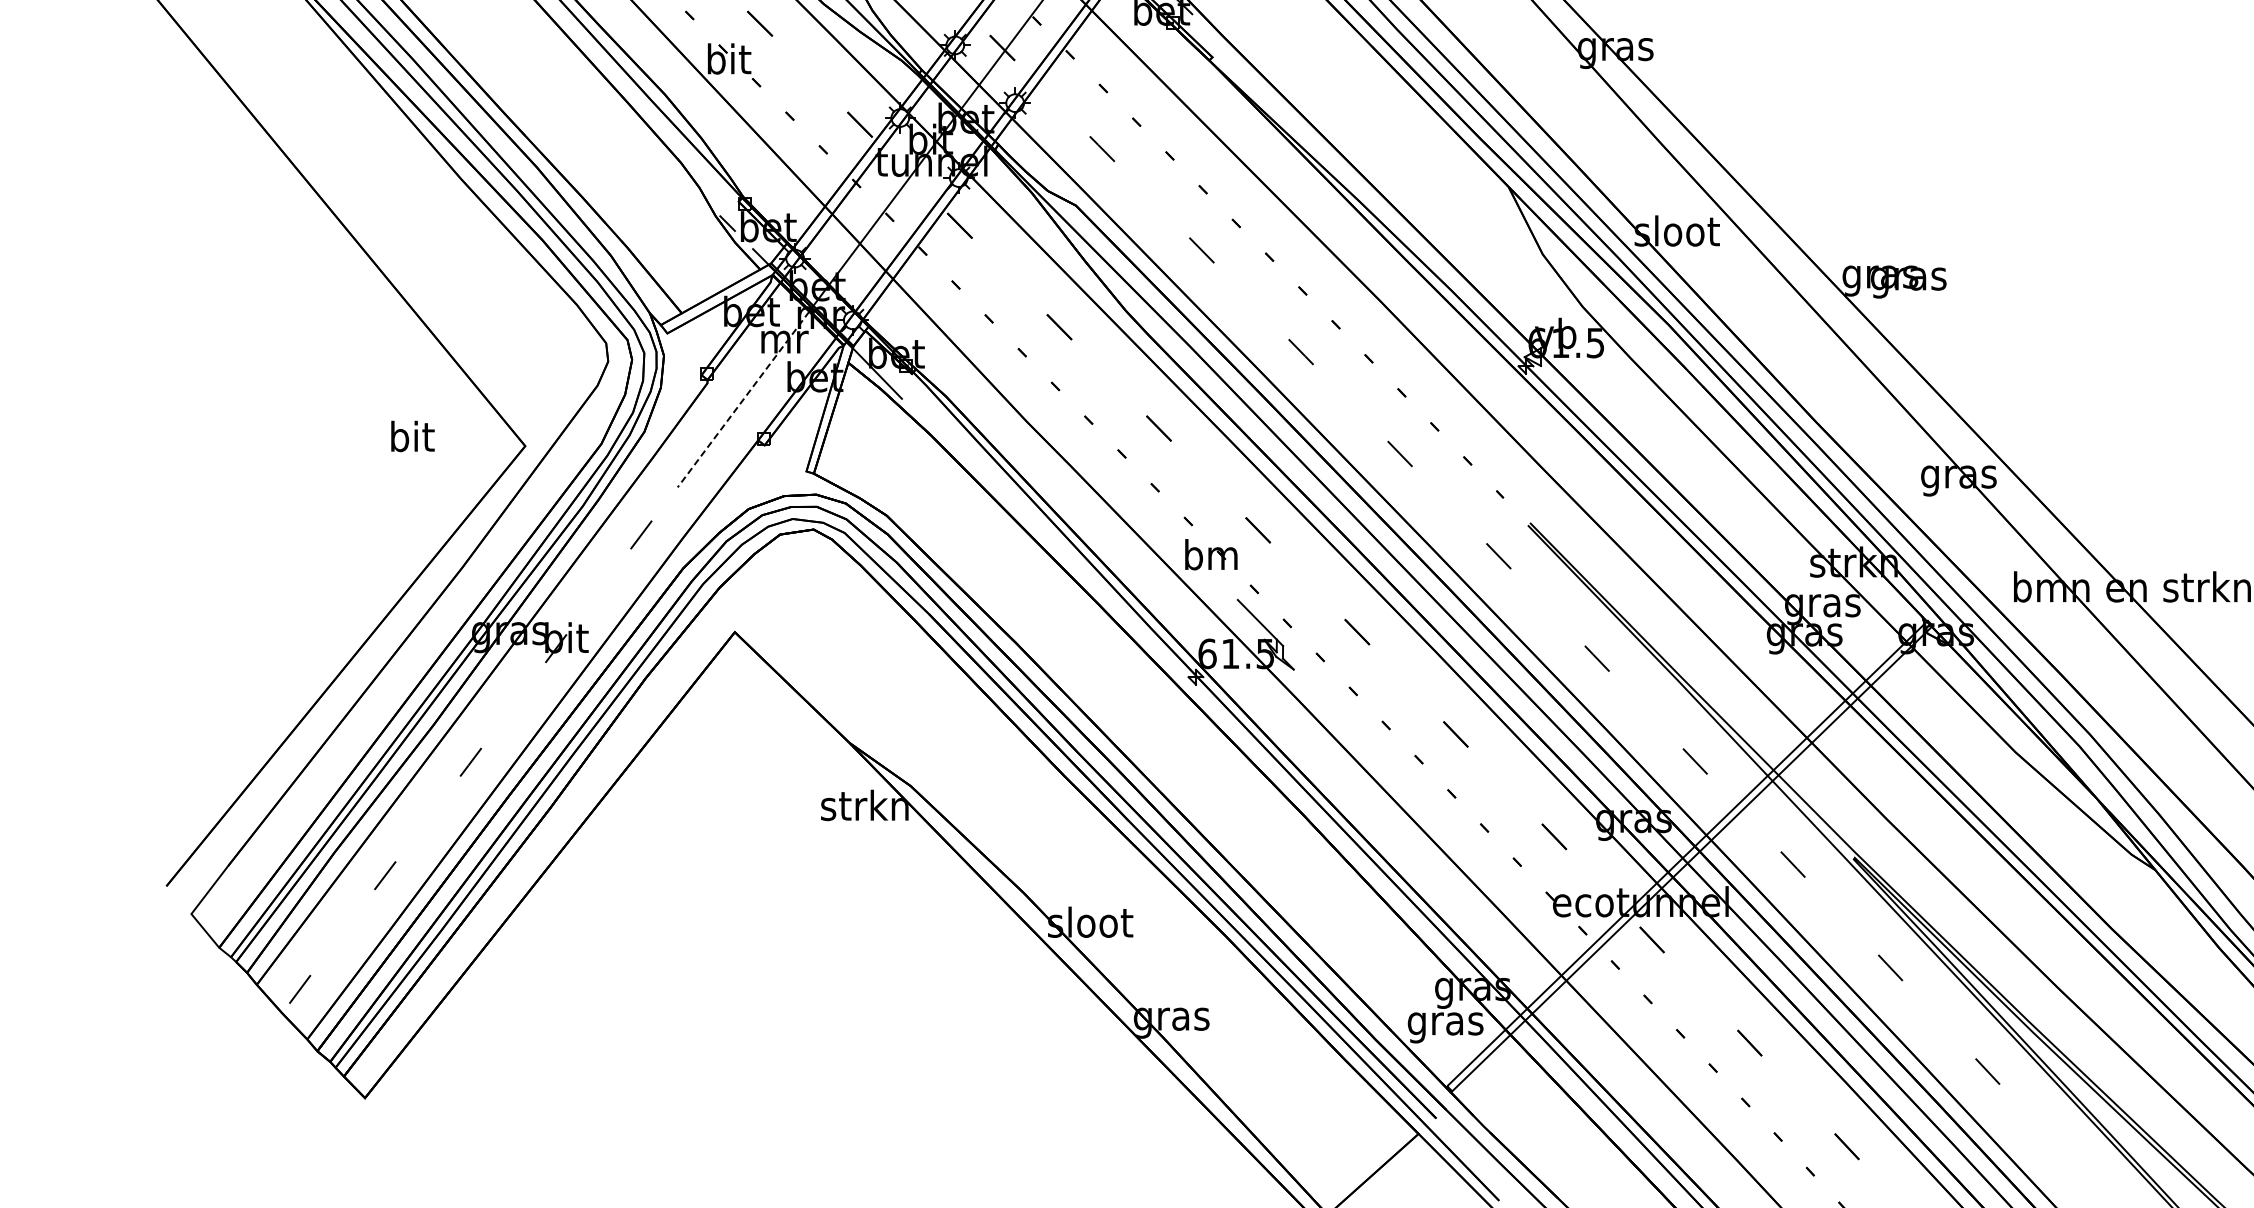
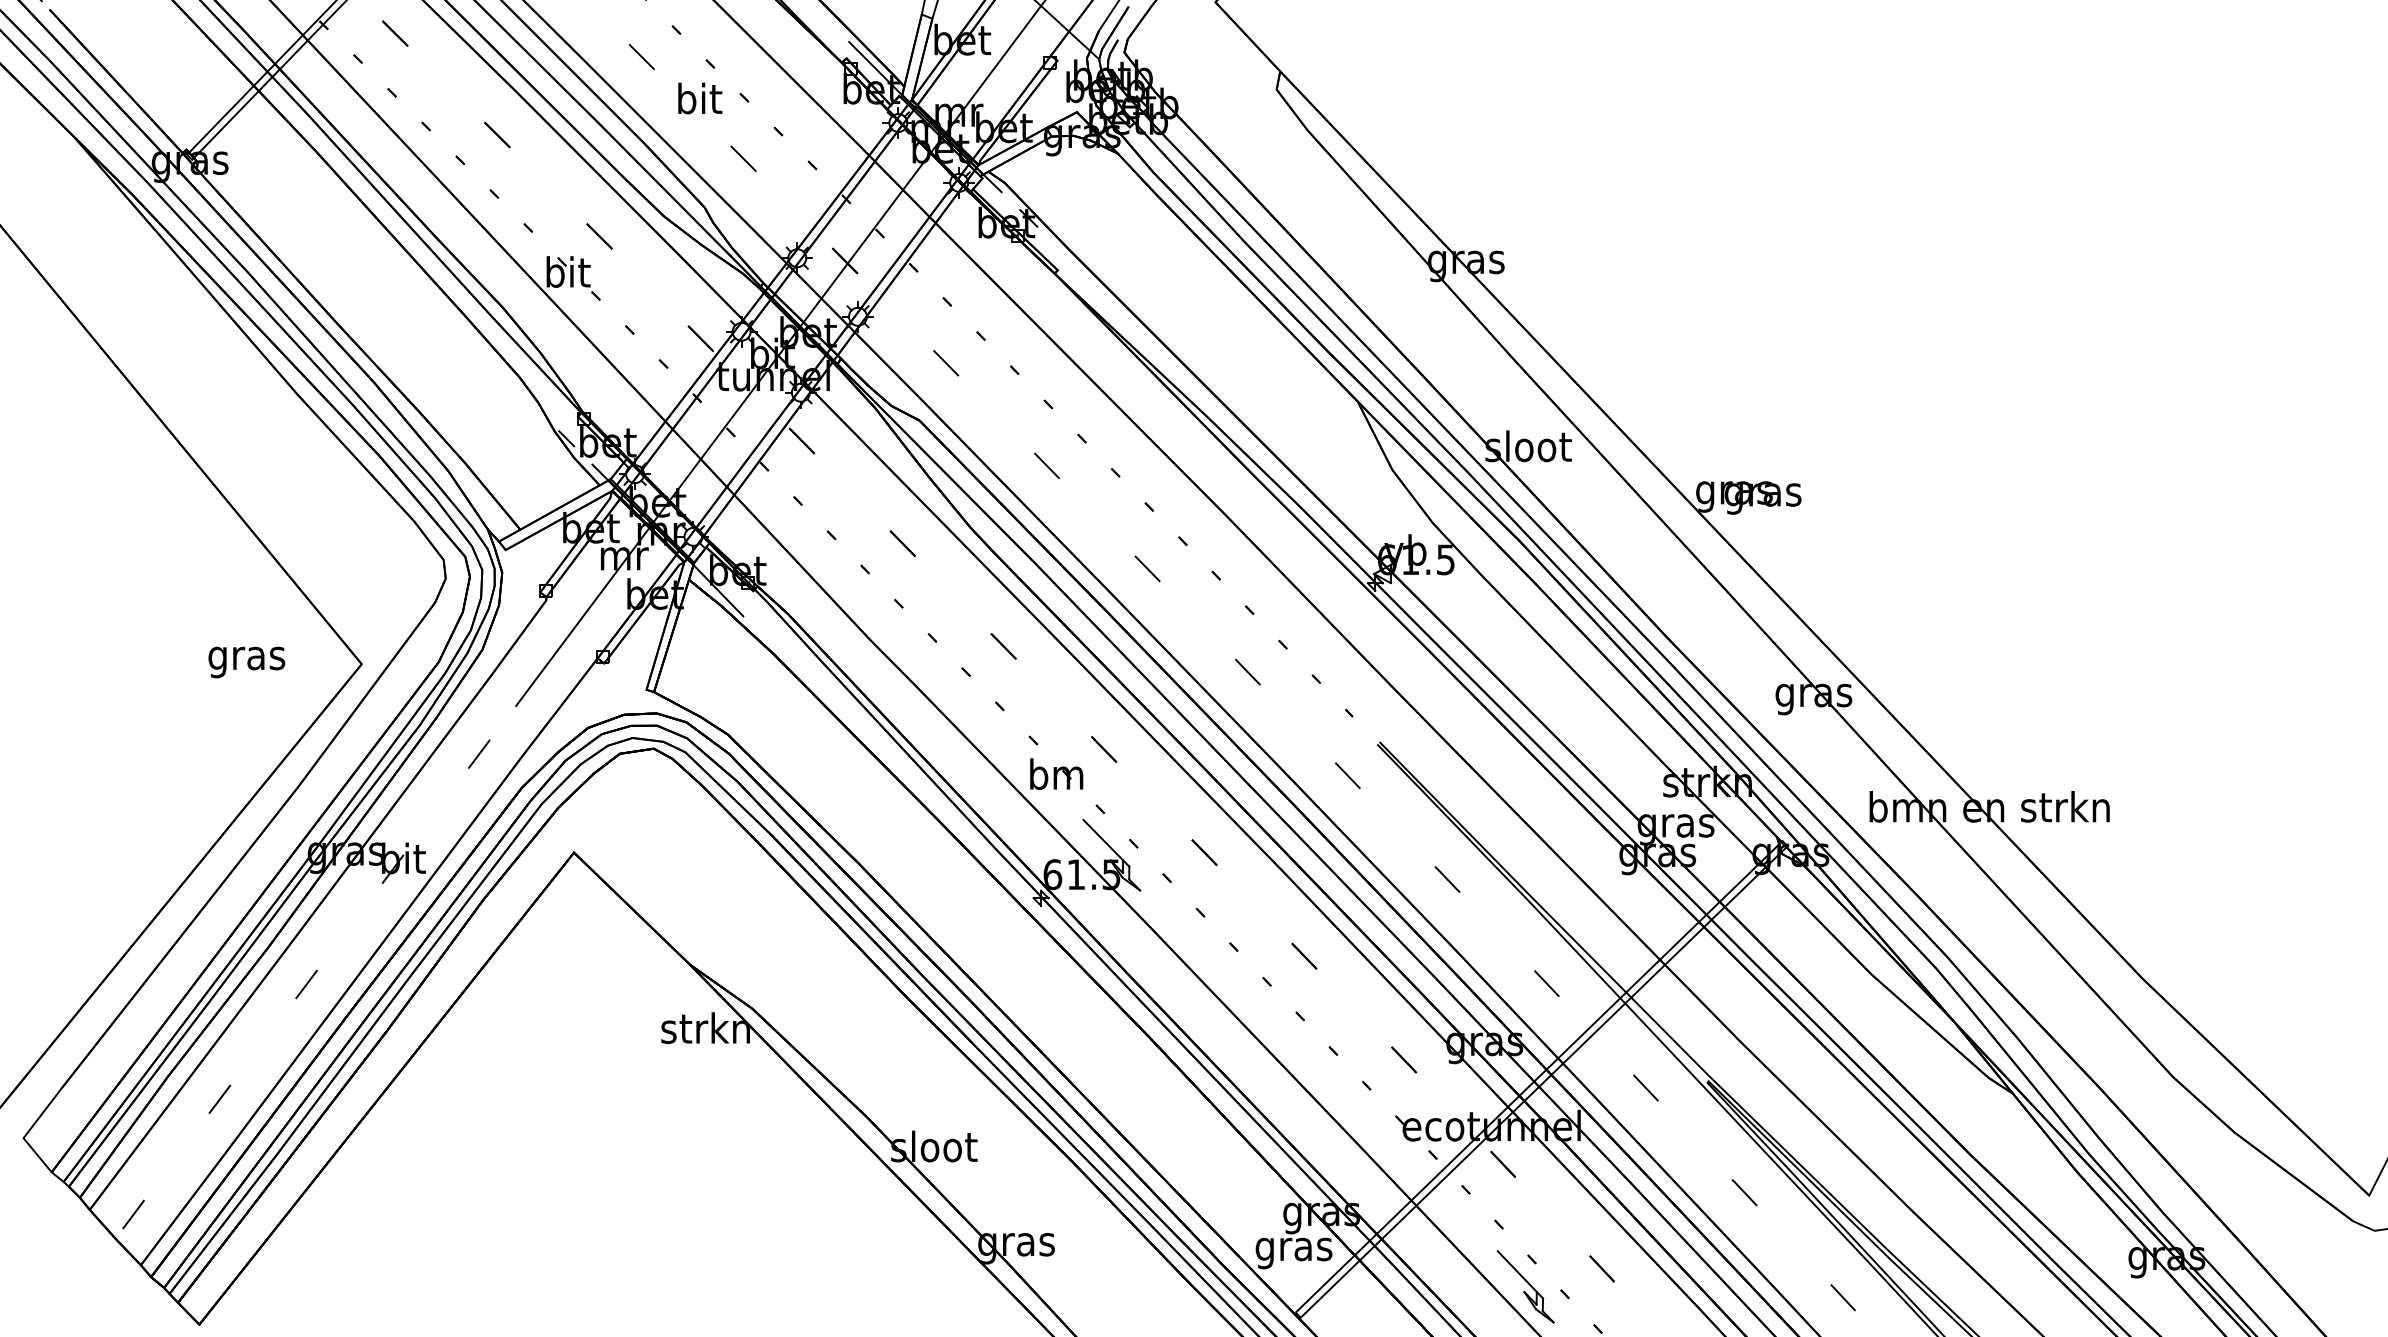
line: (743, 400) -> (582, 617), dashed -> solid
text: (411, 440) -> (246, 658), bit -> gras
part: (1674, 1060) -> (1525, 1286), added

